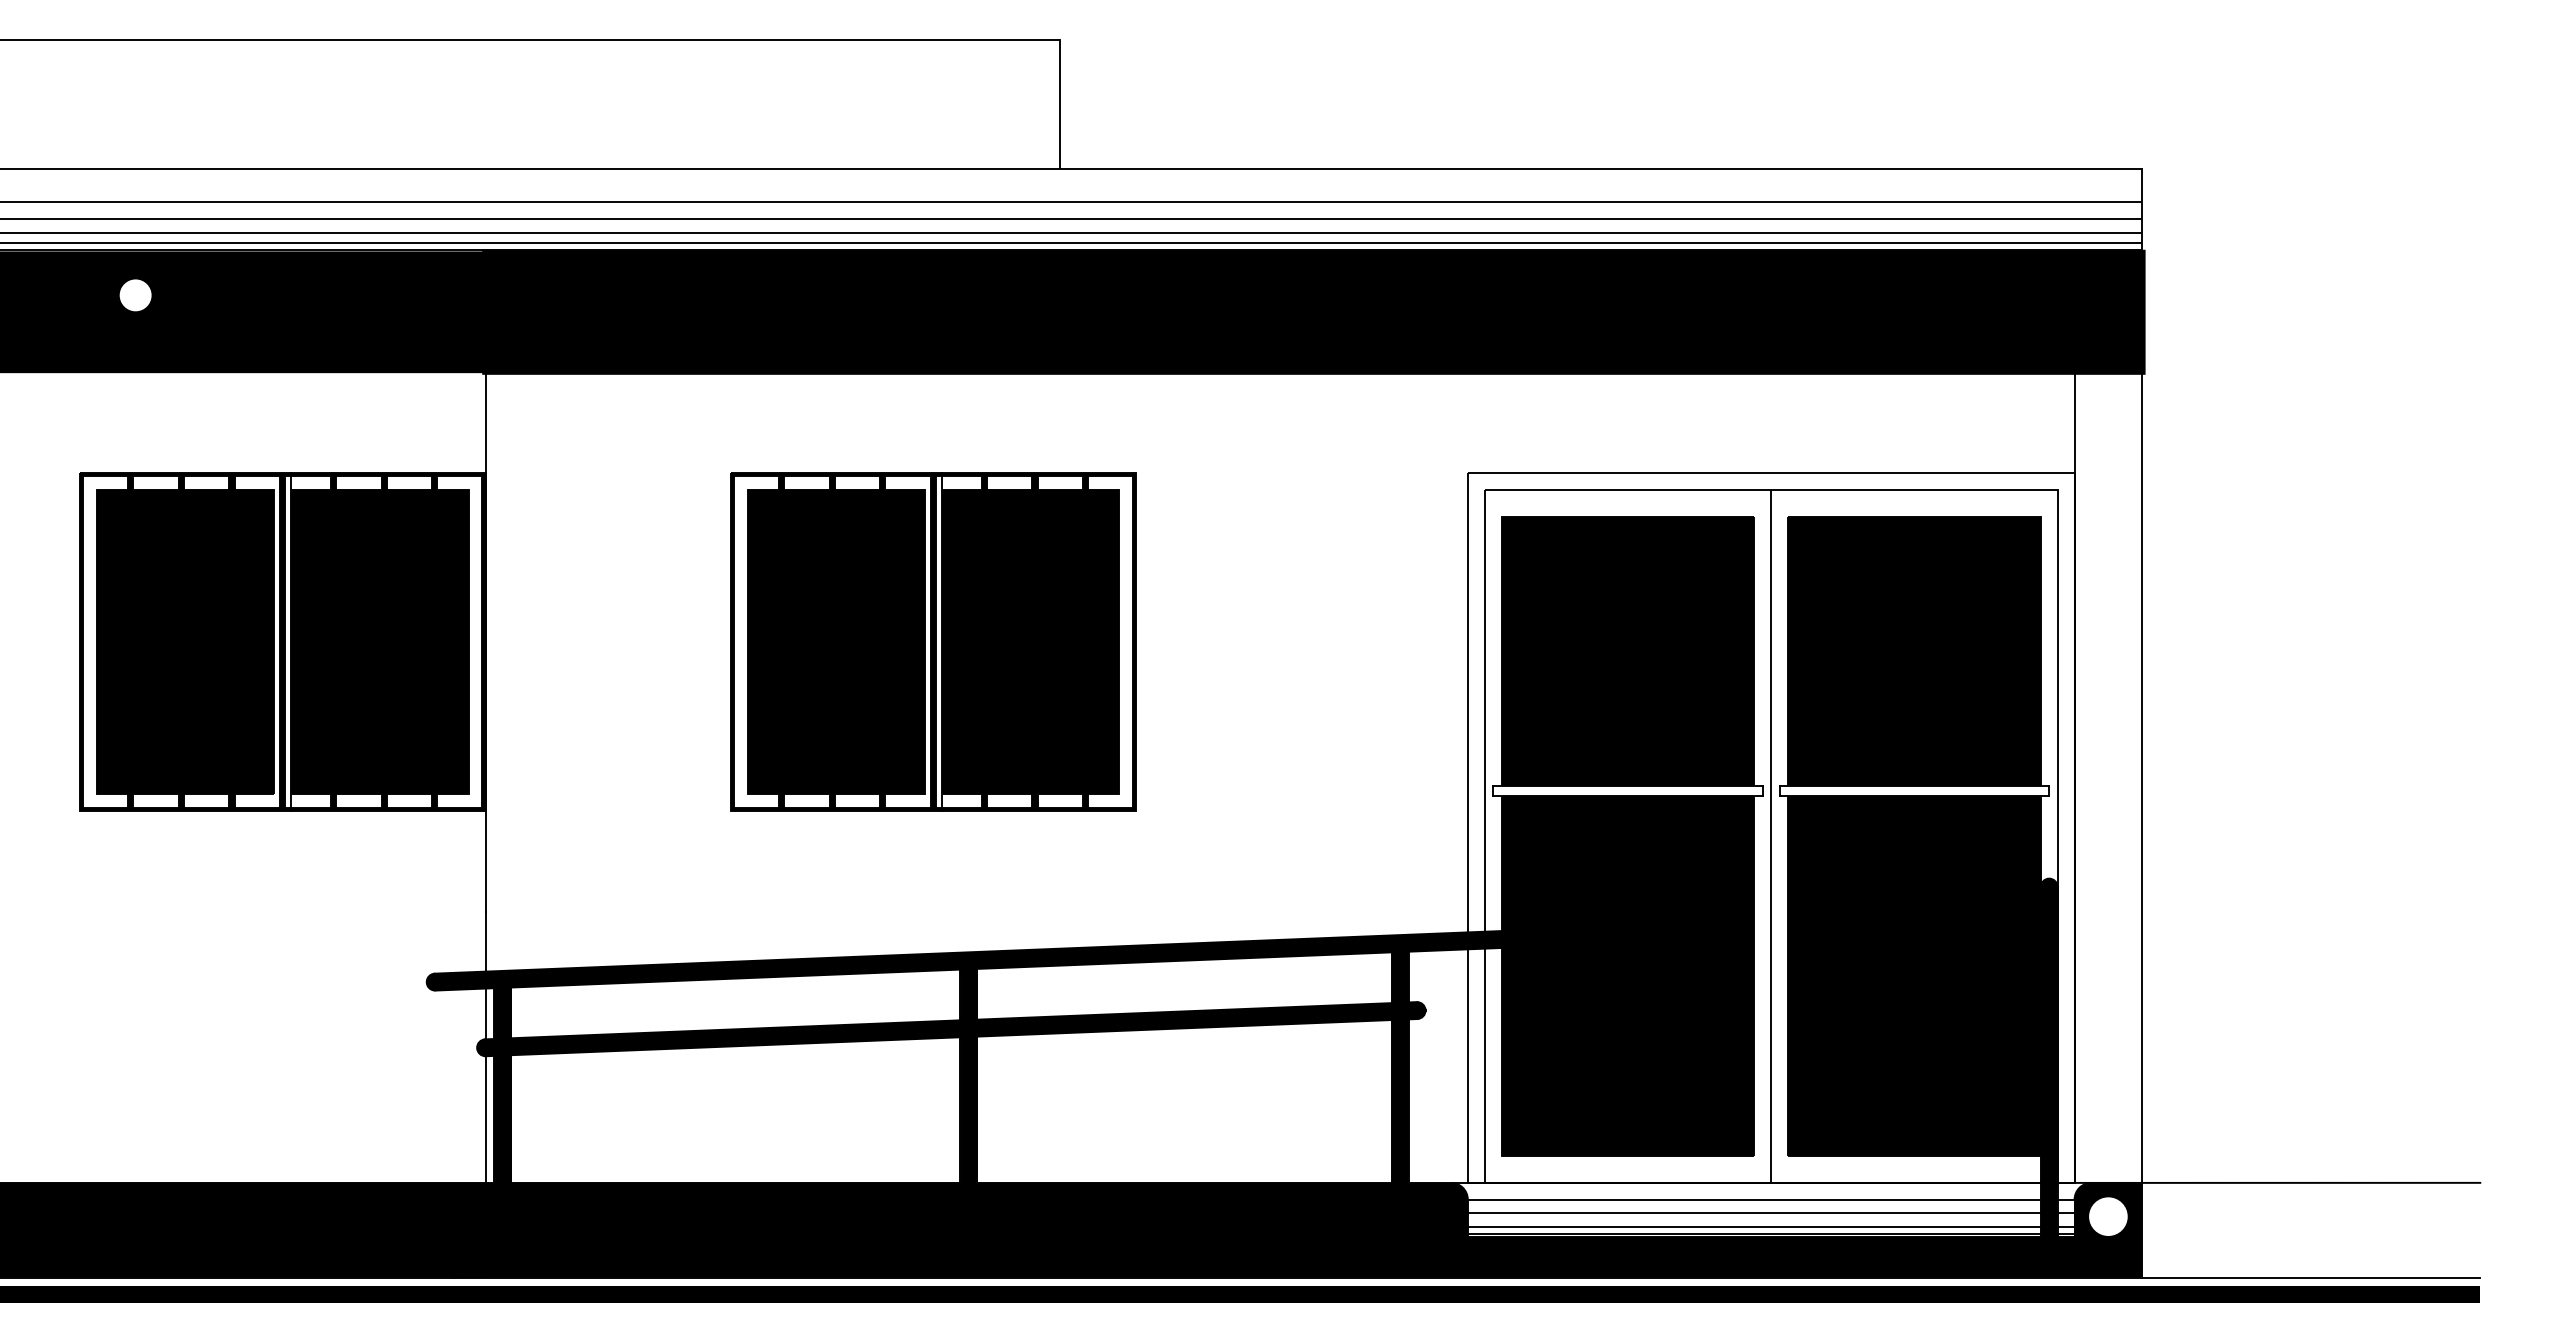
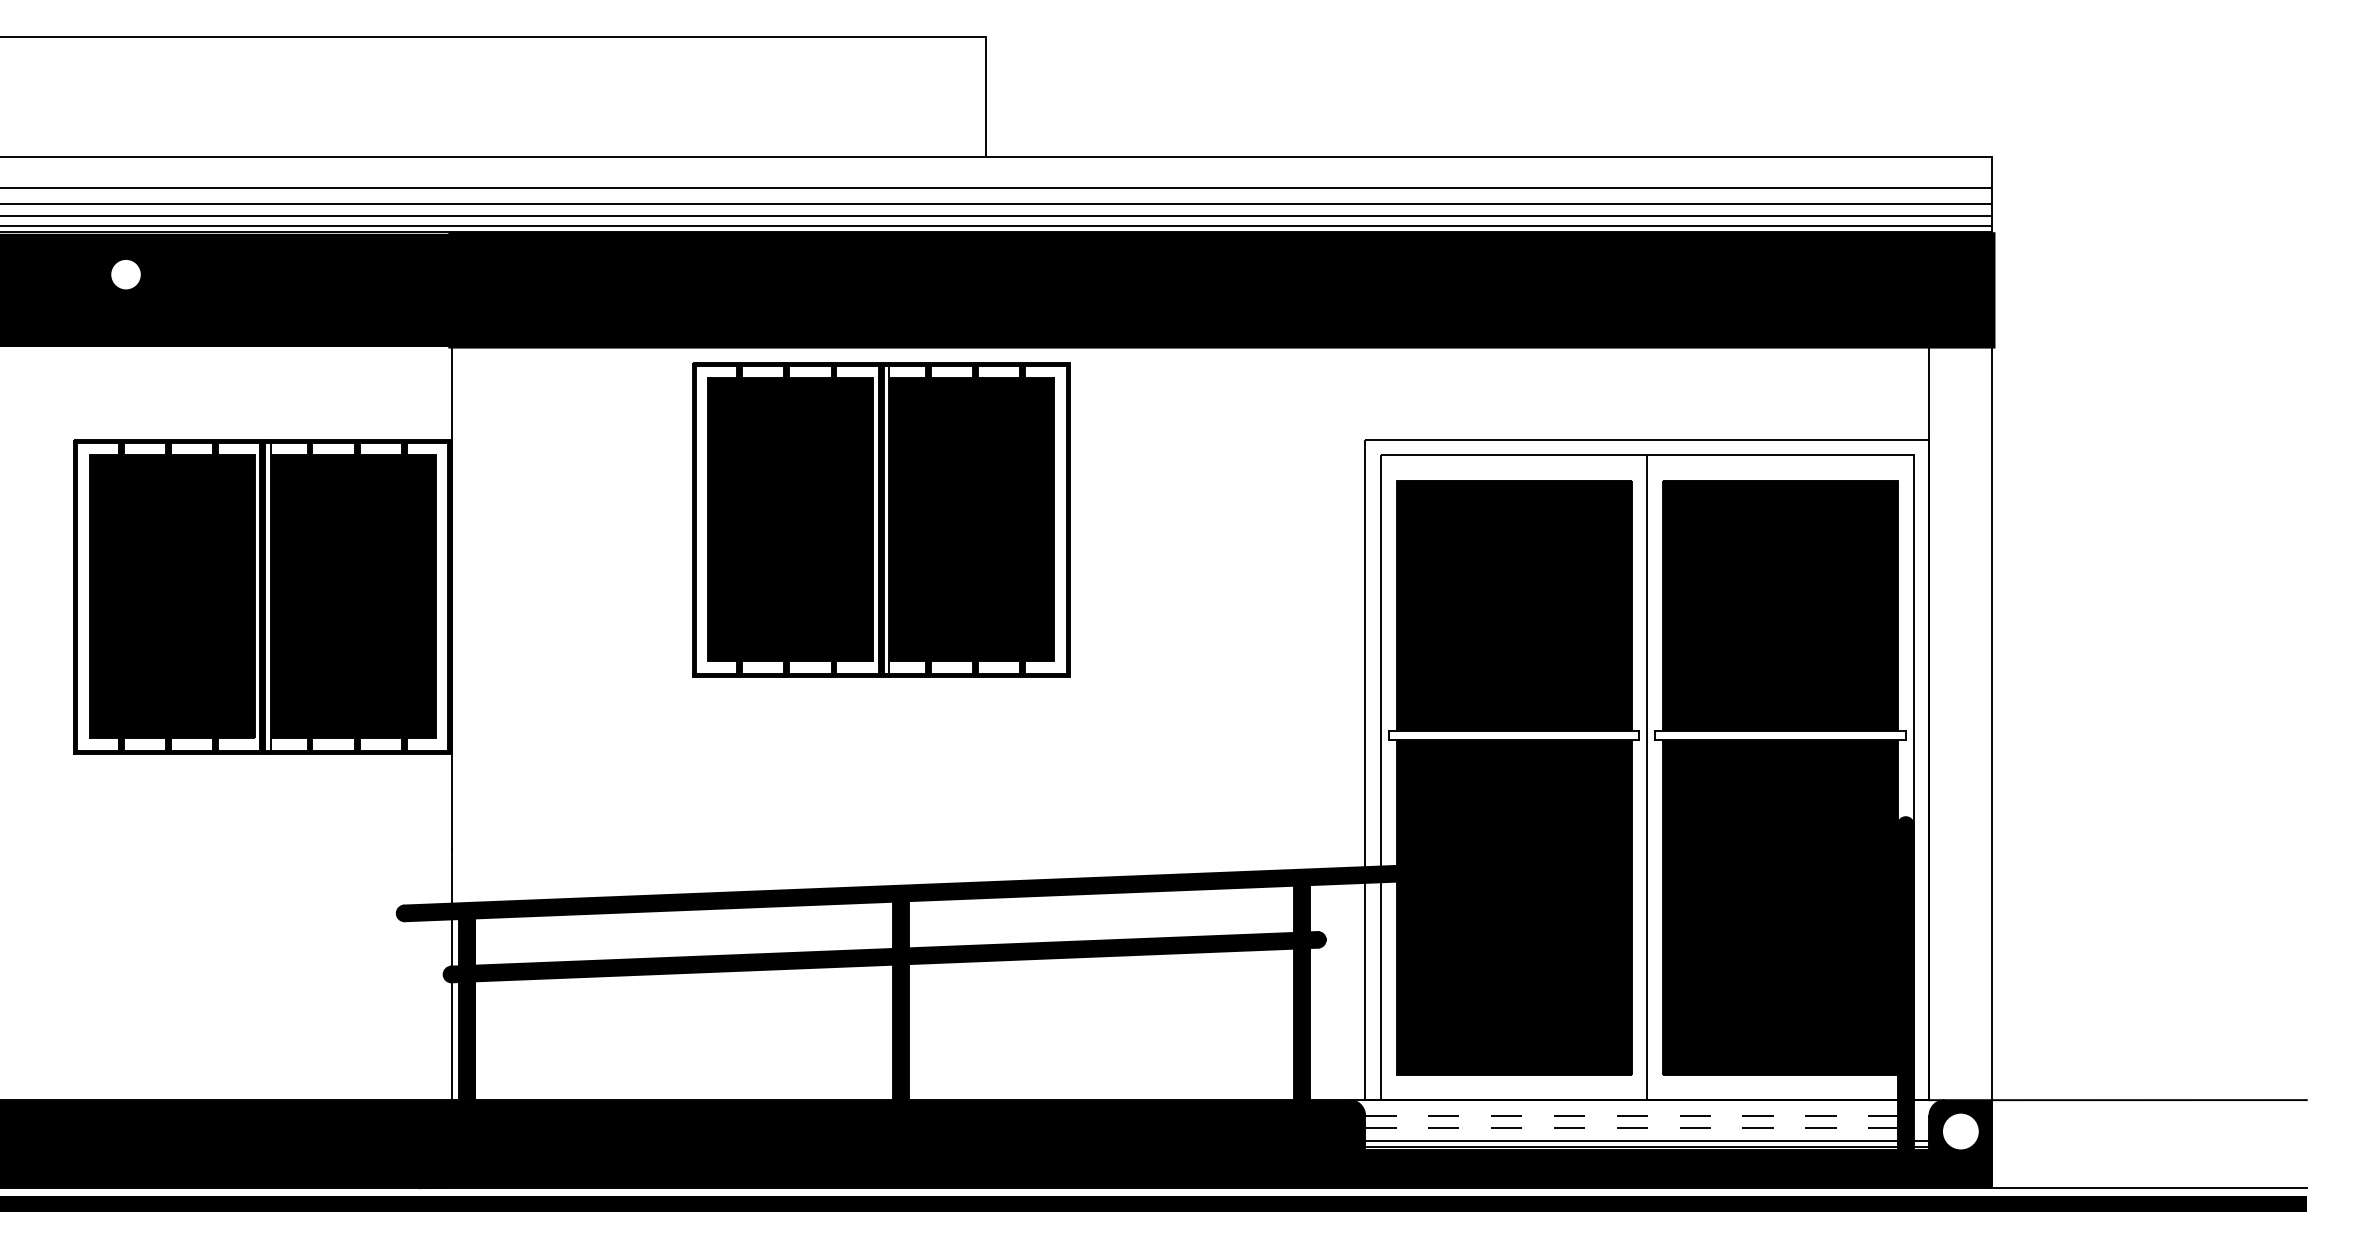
part: (933, 641) -> (881, 519), moved
line: (1771, 1199) -> (1647, 1115), solid -> dashed
line: (1771, 1213) -> (1647, 1128), solid -> dashed

